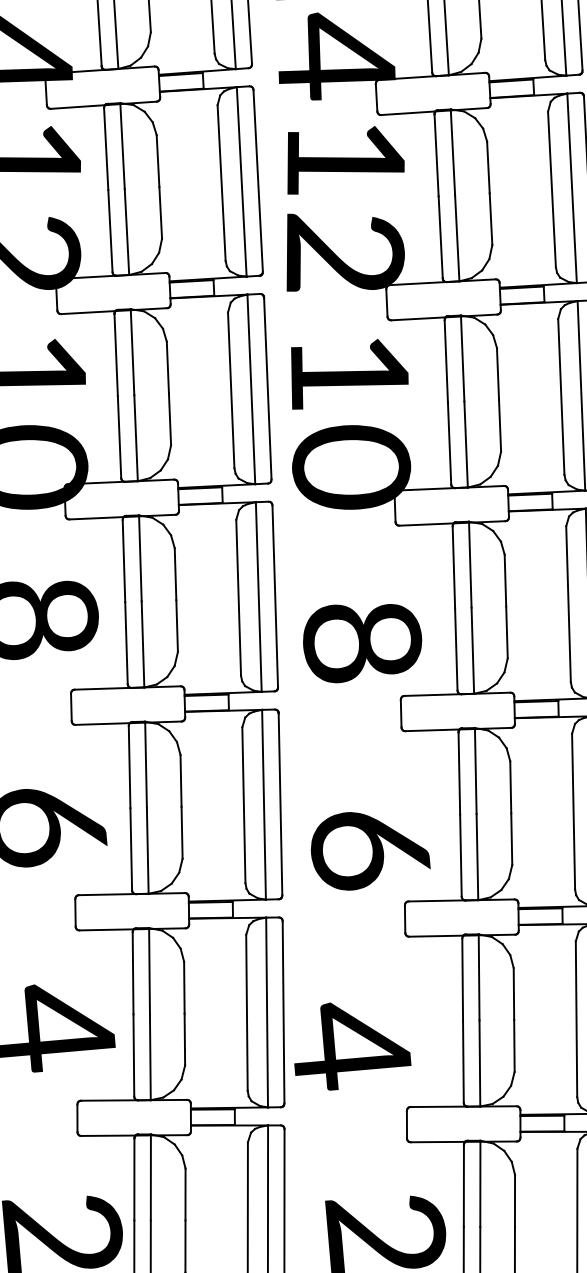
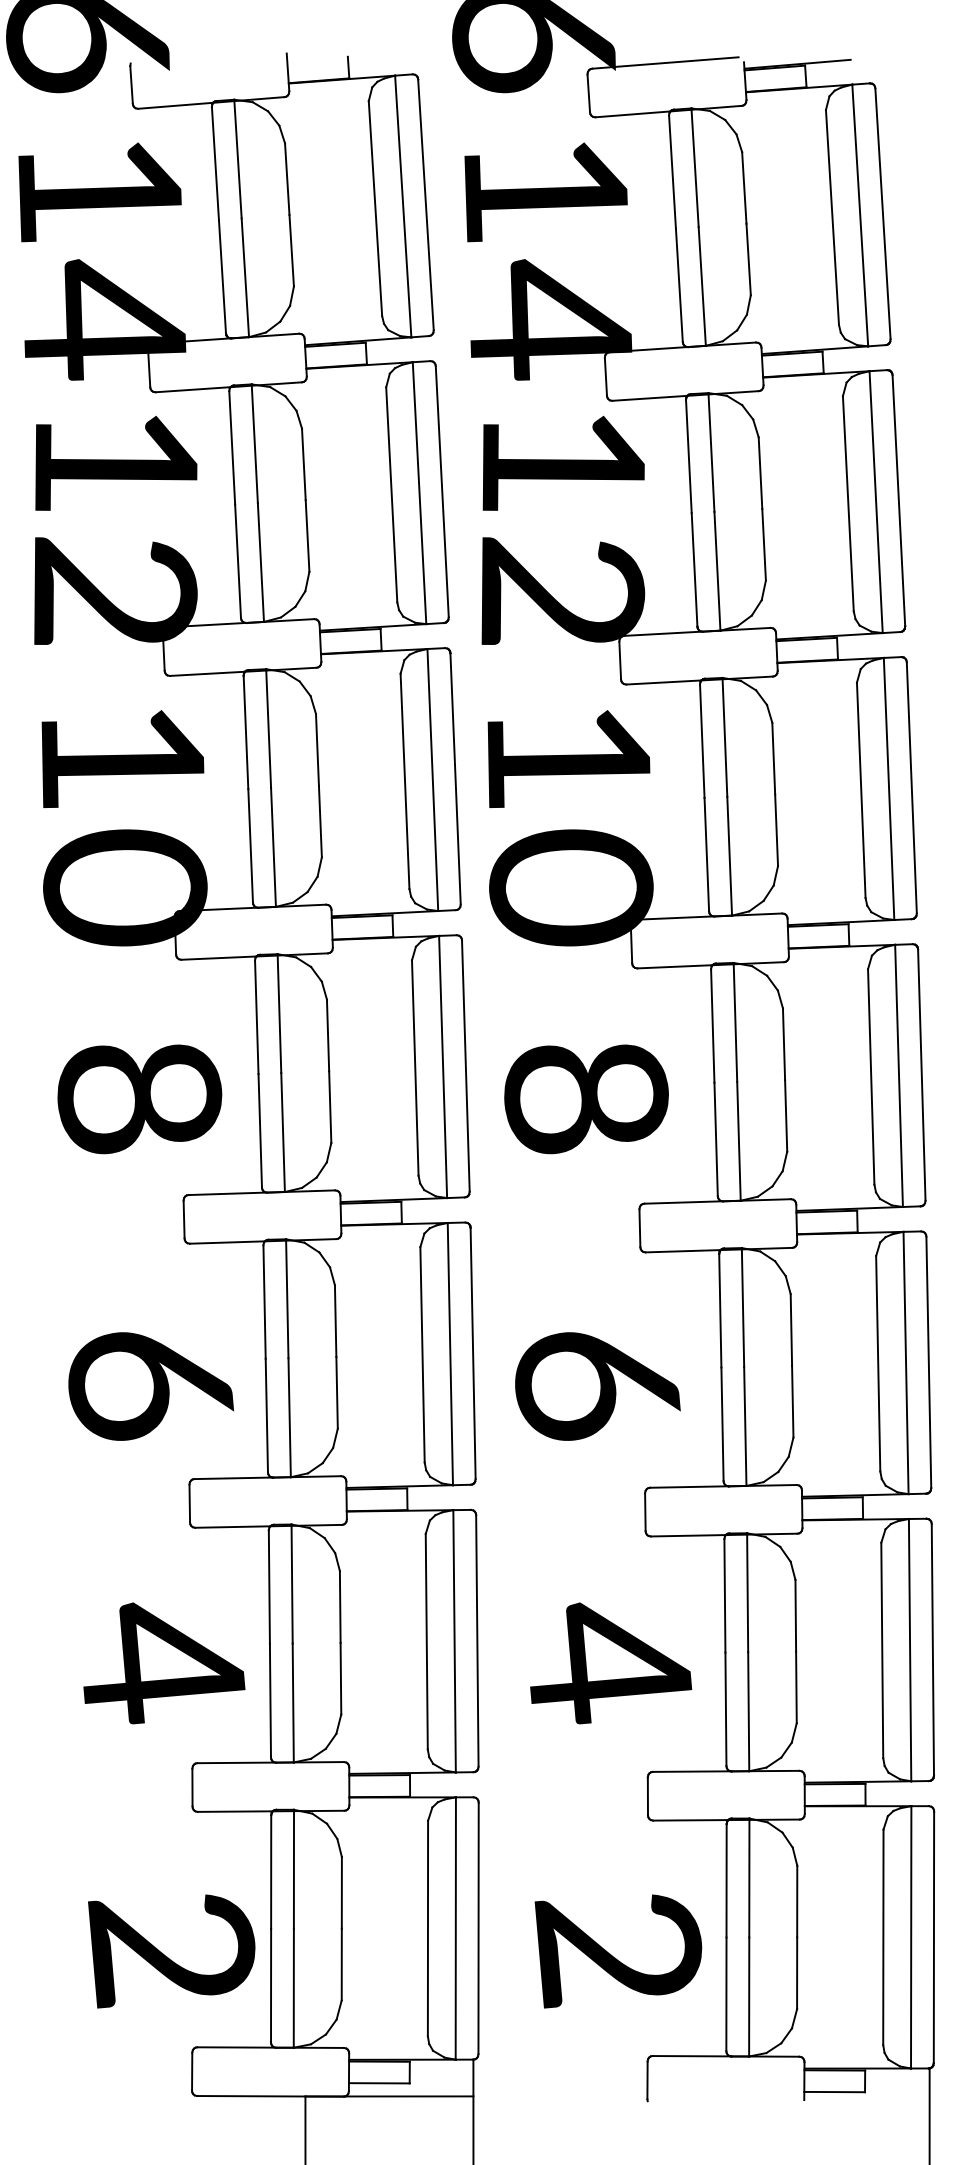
text: (362, 643) -> (586, 1099), moved
text: (370, 851) -> (597, 1386), moved
text: (353, 1046) -> (611, 1663), moved

